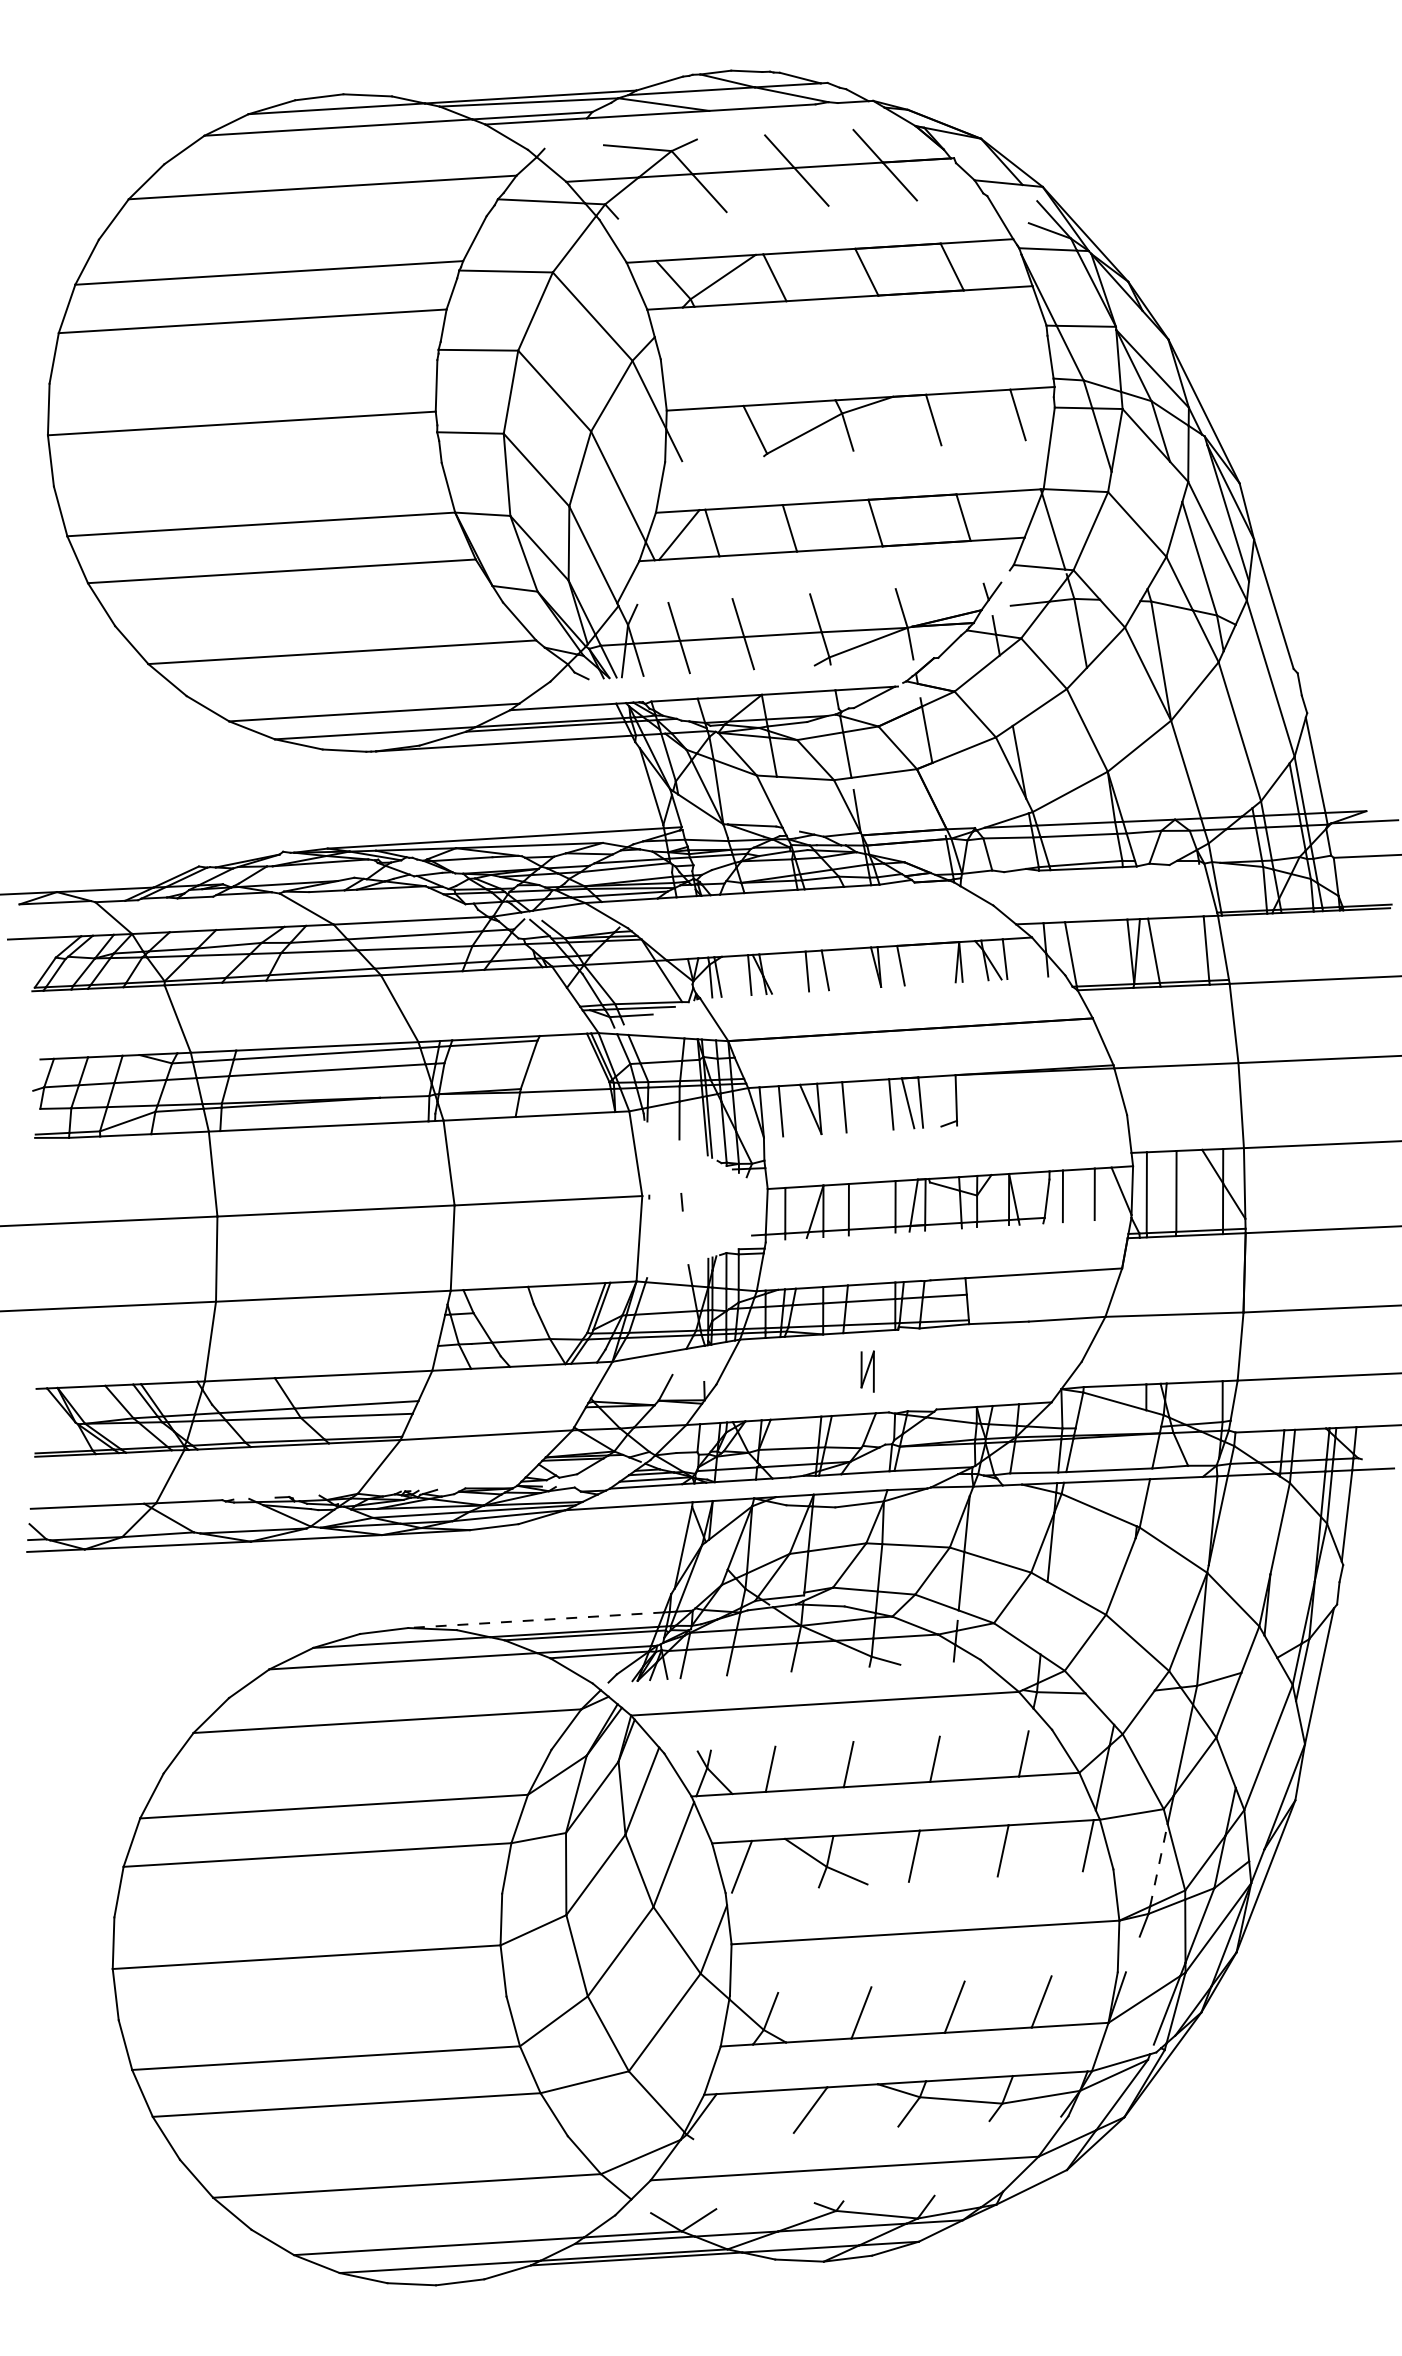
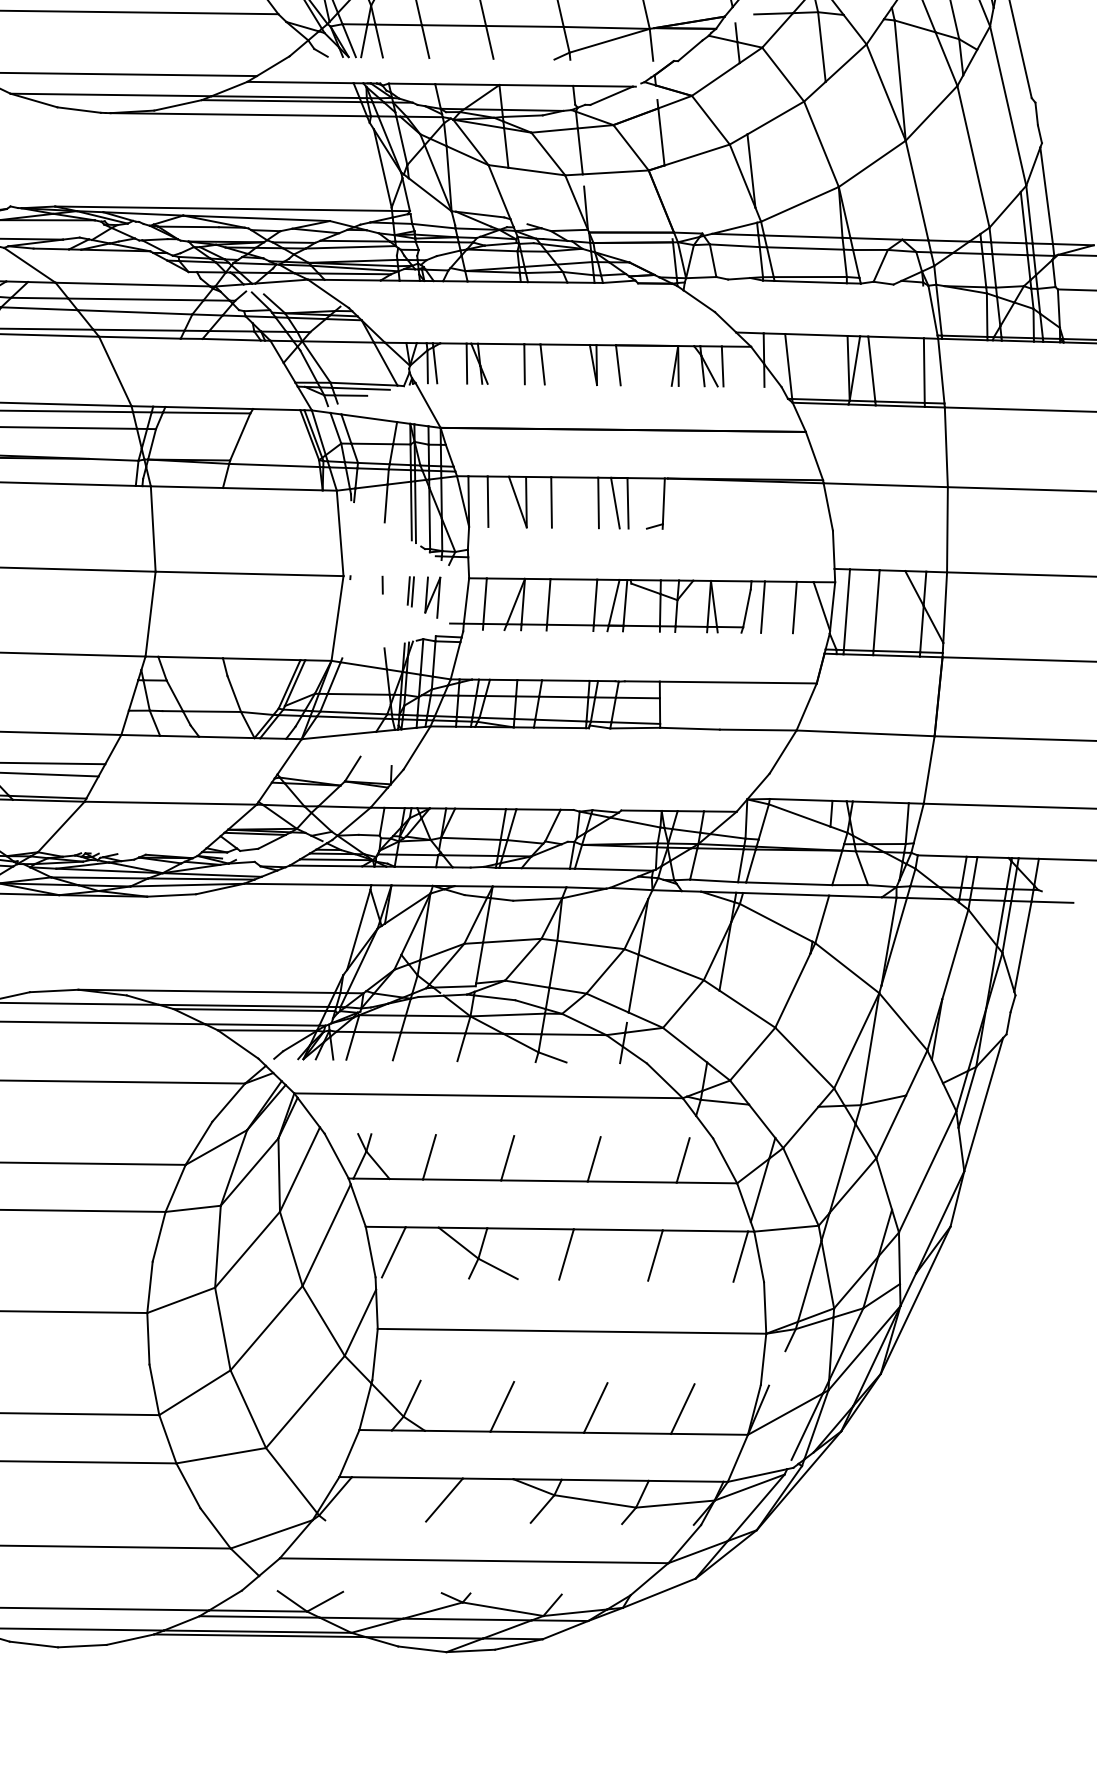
part: (710, 1206) -> (410, 591), added
part: (867, 1371) -> (432, 597), moved
line: (535, 1620) -> (205, 991), dashed -> solid
line: (1159, 1864) -> (810, 1280), dashed -> solid

